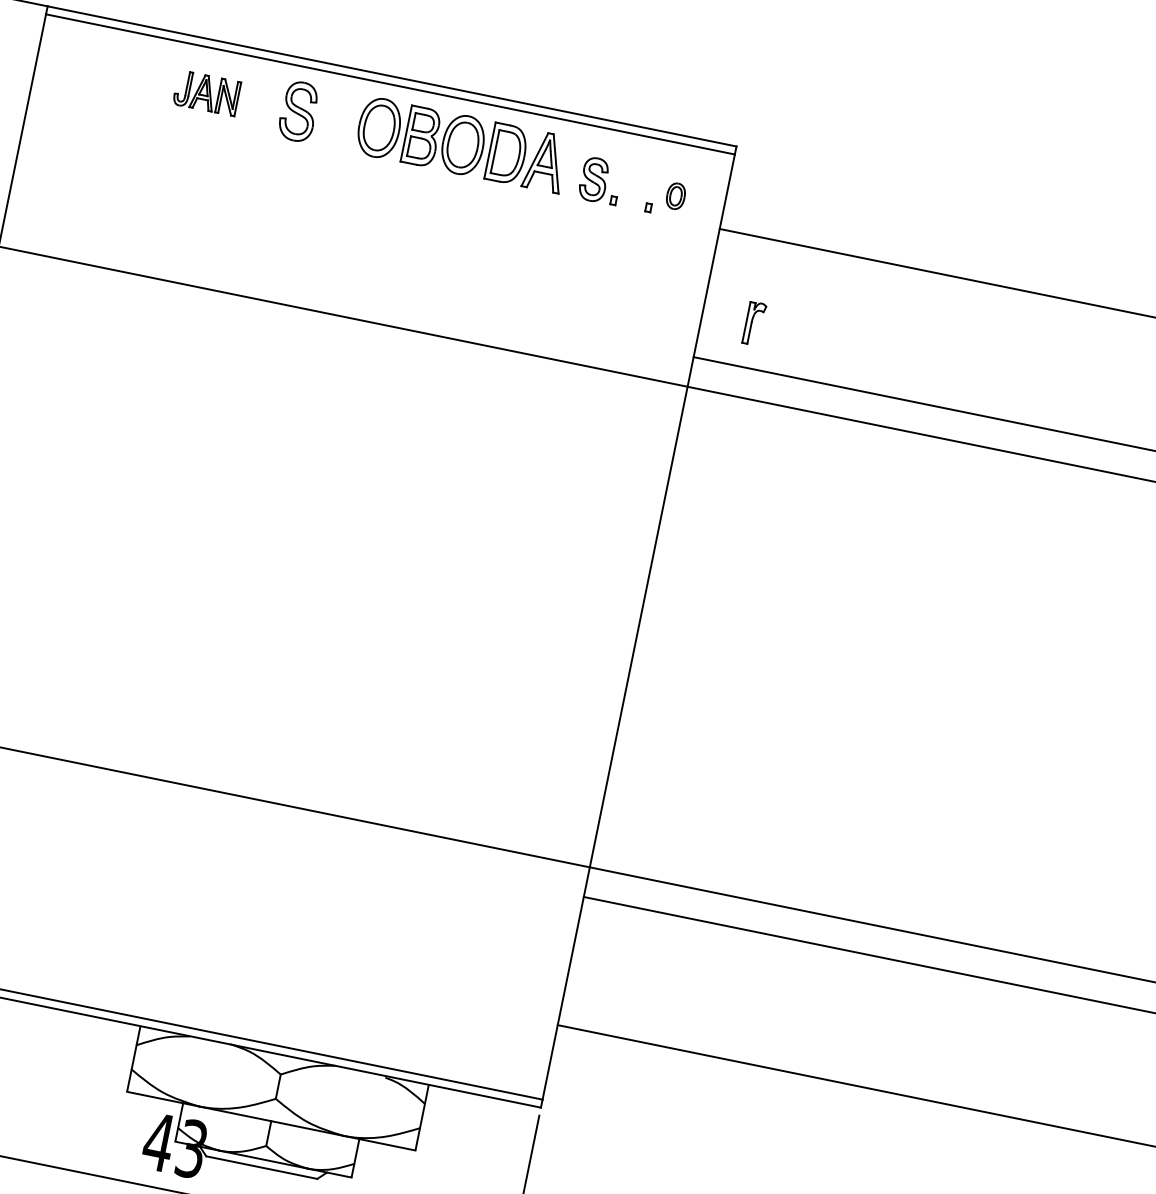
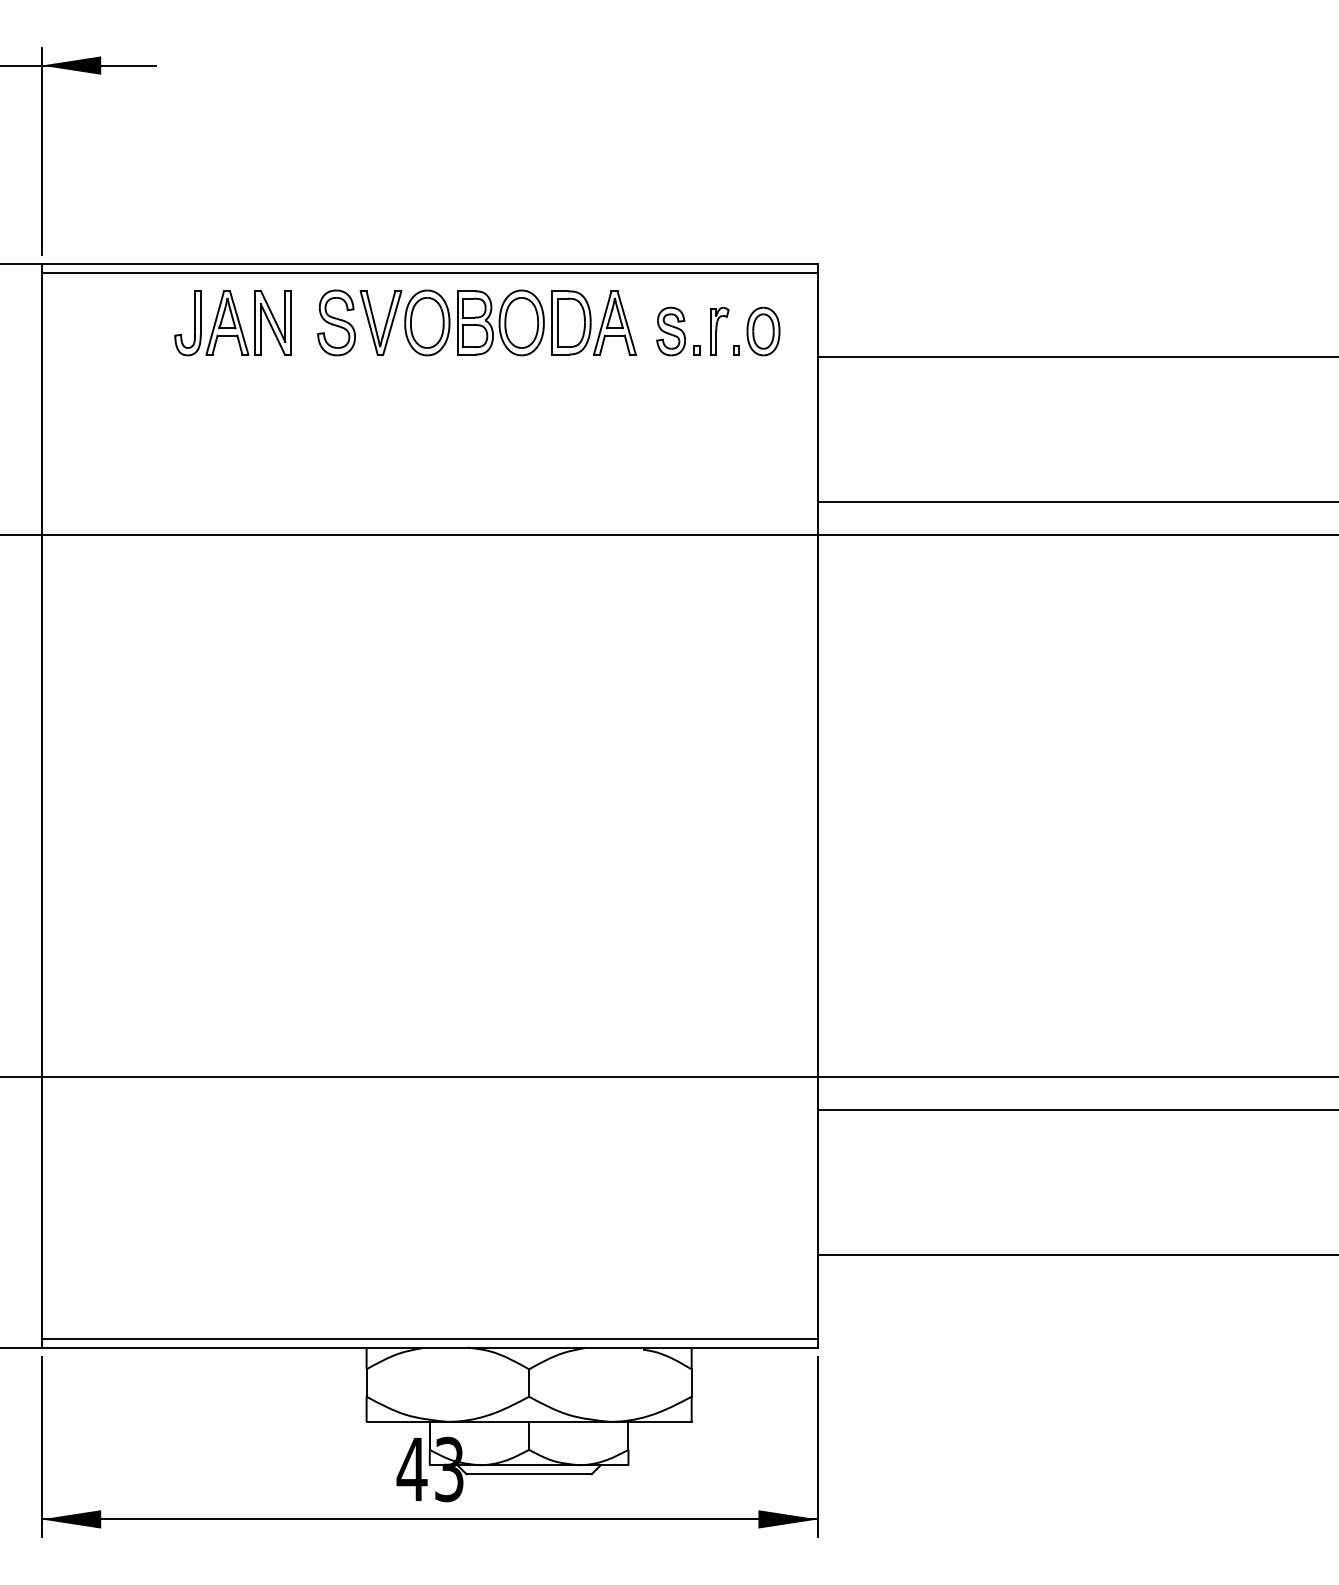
part: (206, 93) -> (232, 323), size x1.67
part: (337, 119) -> (380, 322), added
part: (675, 196) -> (763, 331), size x1.67
part: (754, 323) -> (719, 330), moved

